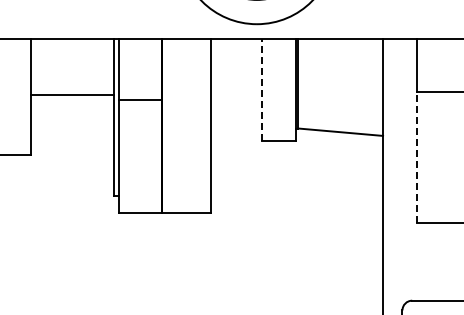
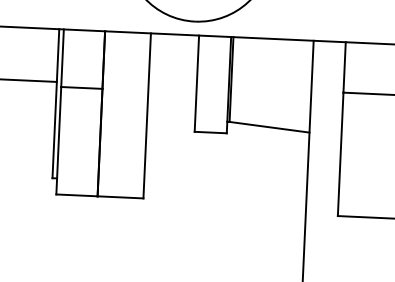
line: (261, 89) -> (196, 83), dashed -> solid
line: (417, 156) -> (341, 153), dashed -> solid

